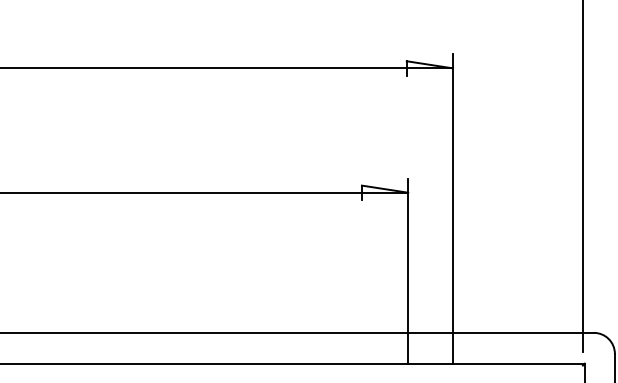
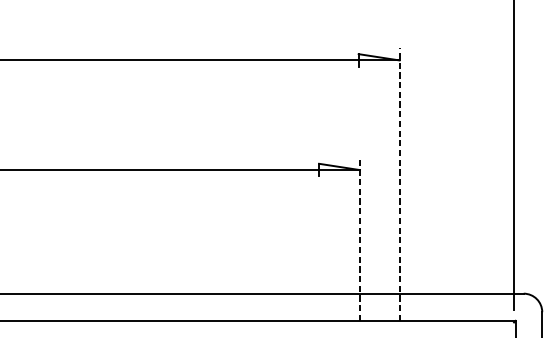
line: (453, 209) -> (399, 184), solid -> dashed
line: (408, 271) -> (360, 239), solid -> dashed

